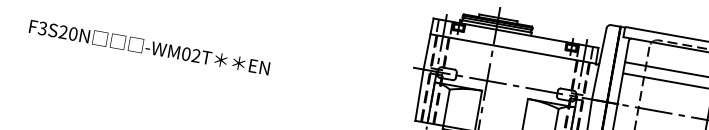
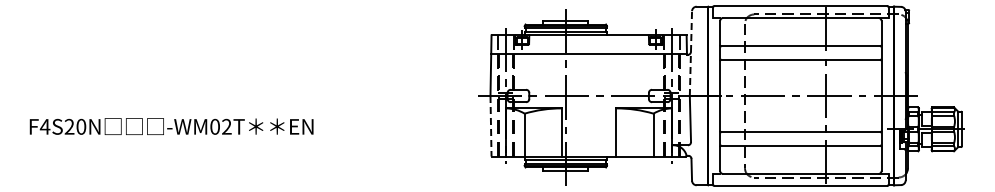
text: (42, 28) -> (44, 126), F3S20N -> F4S20N
line: (598, 63) -> (690, 53), solid -> dashed
line: (419, 95) -> (491, 126), solid -> dashed

